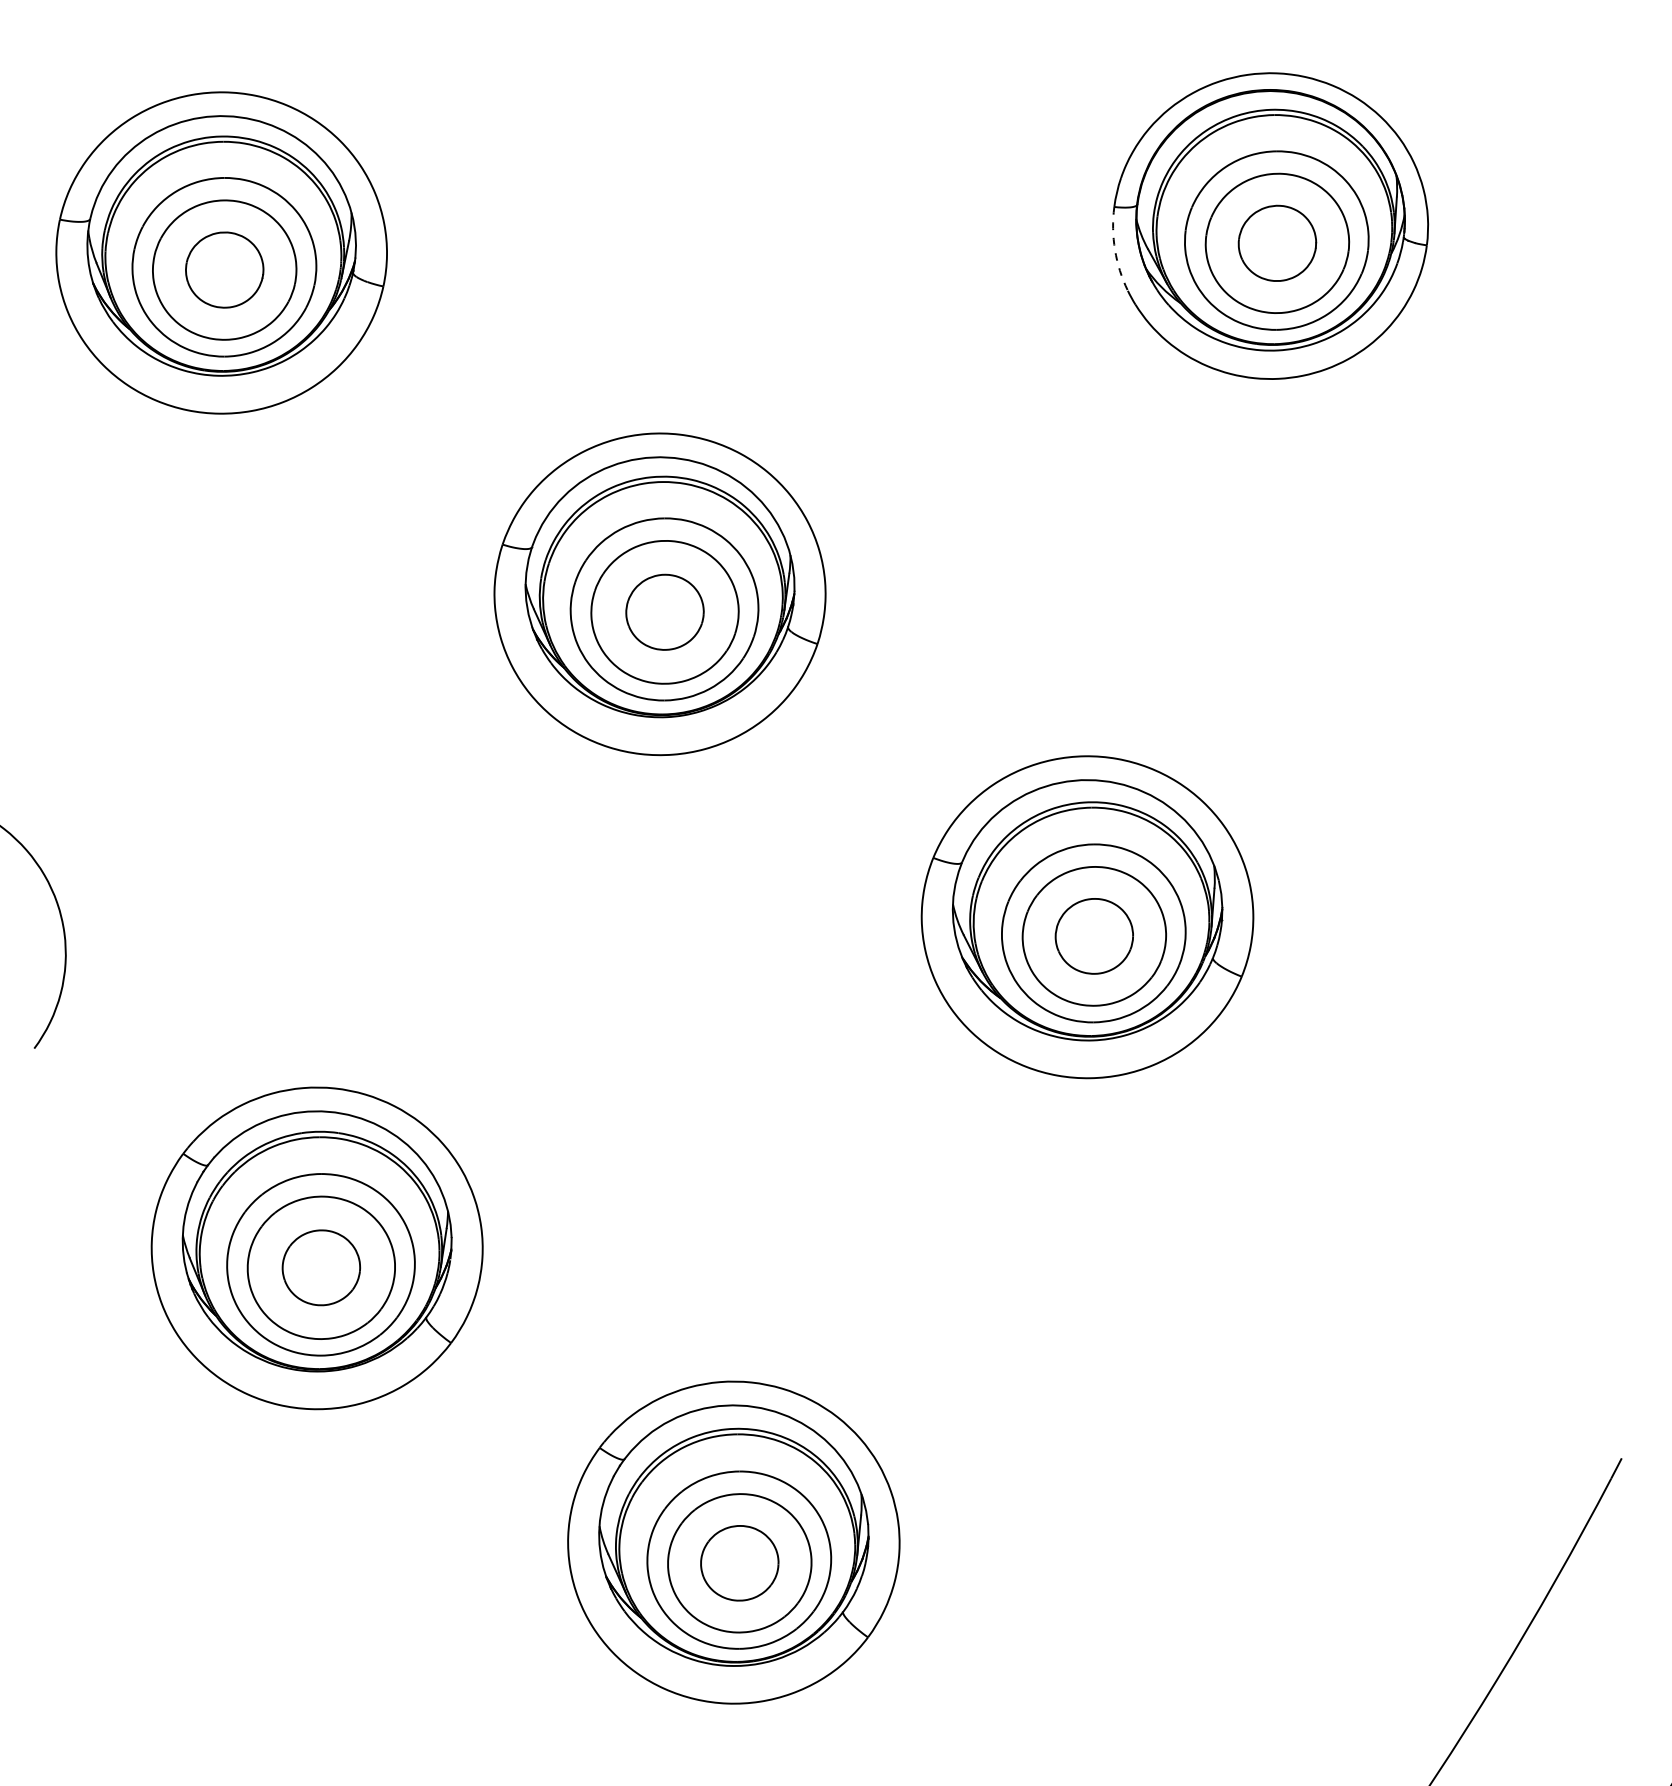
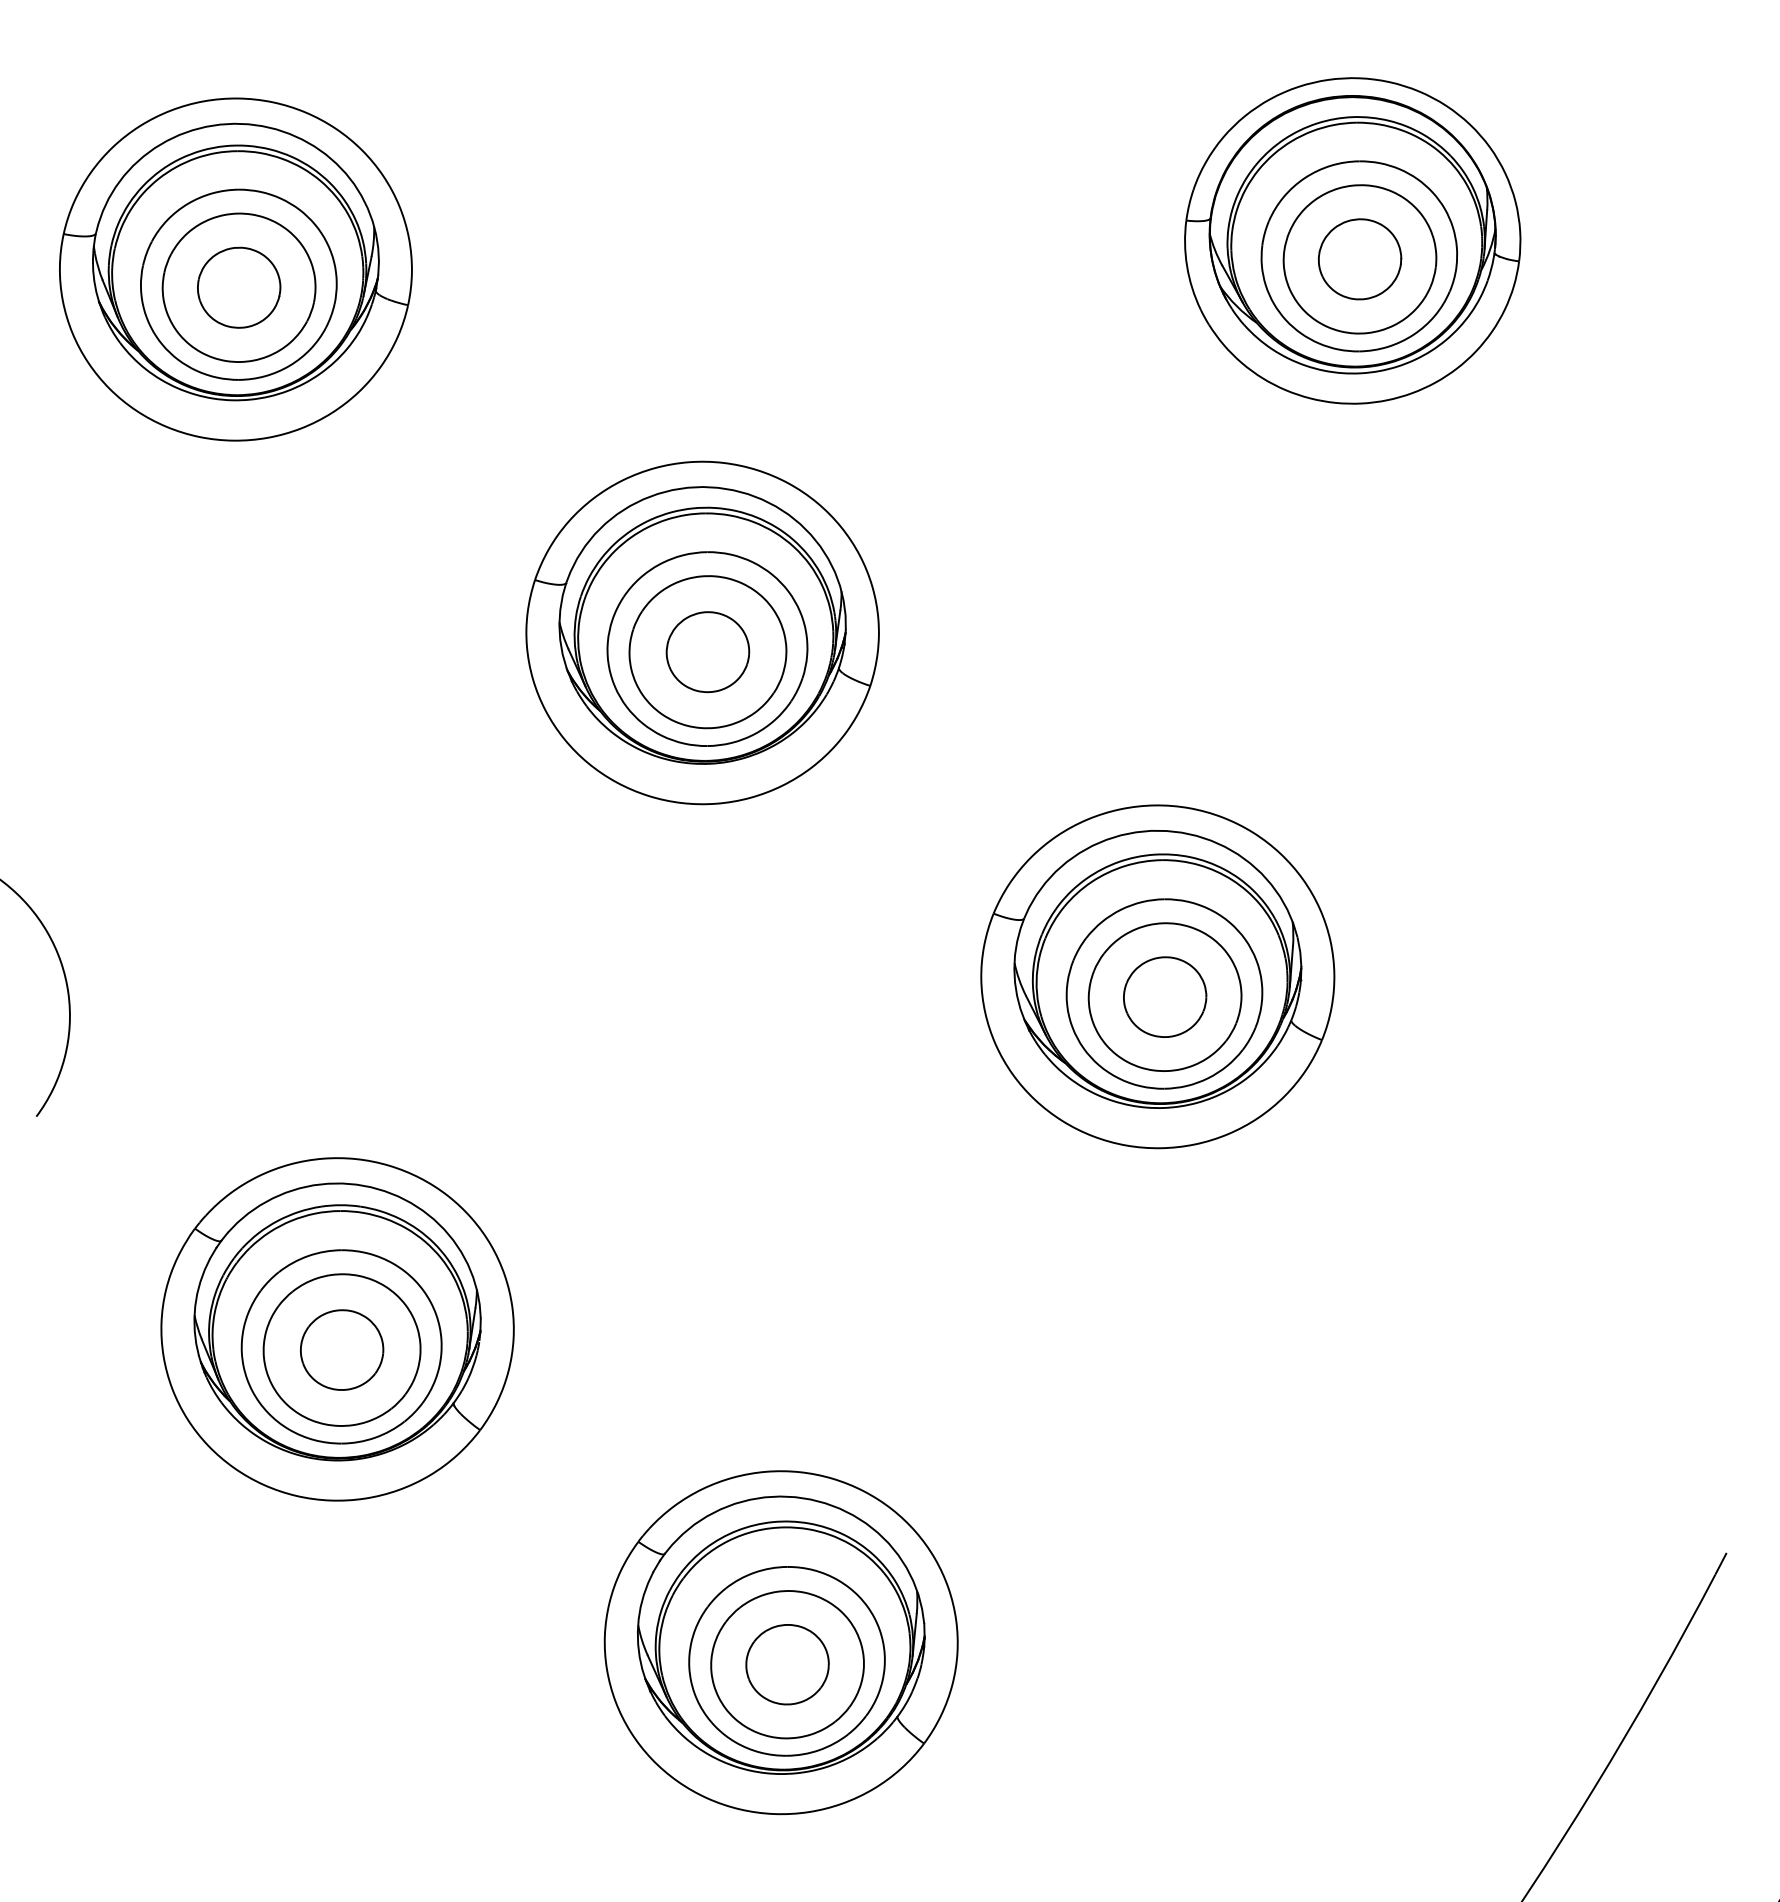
arc: (1115, 250) -> (1187, 266), dashed -> solid

